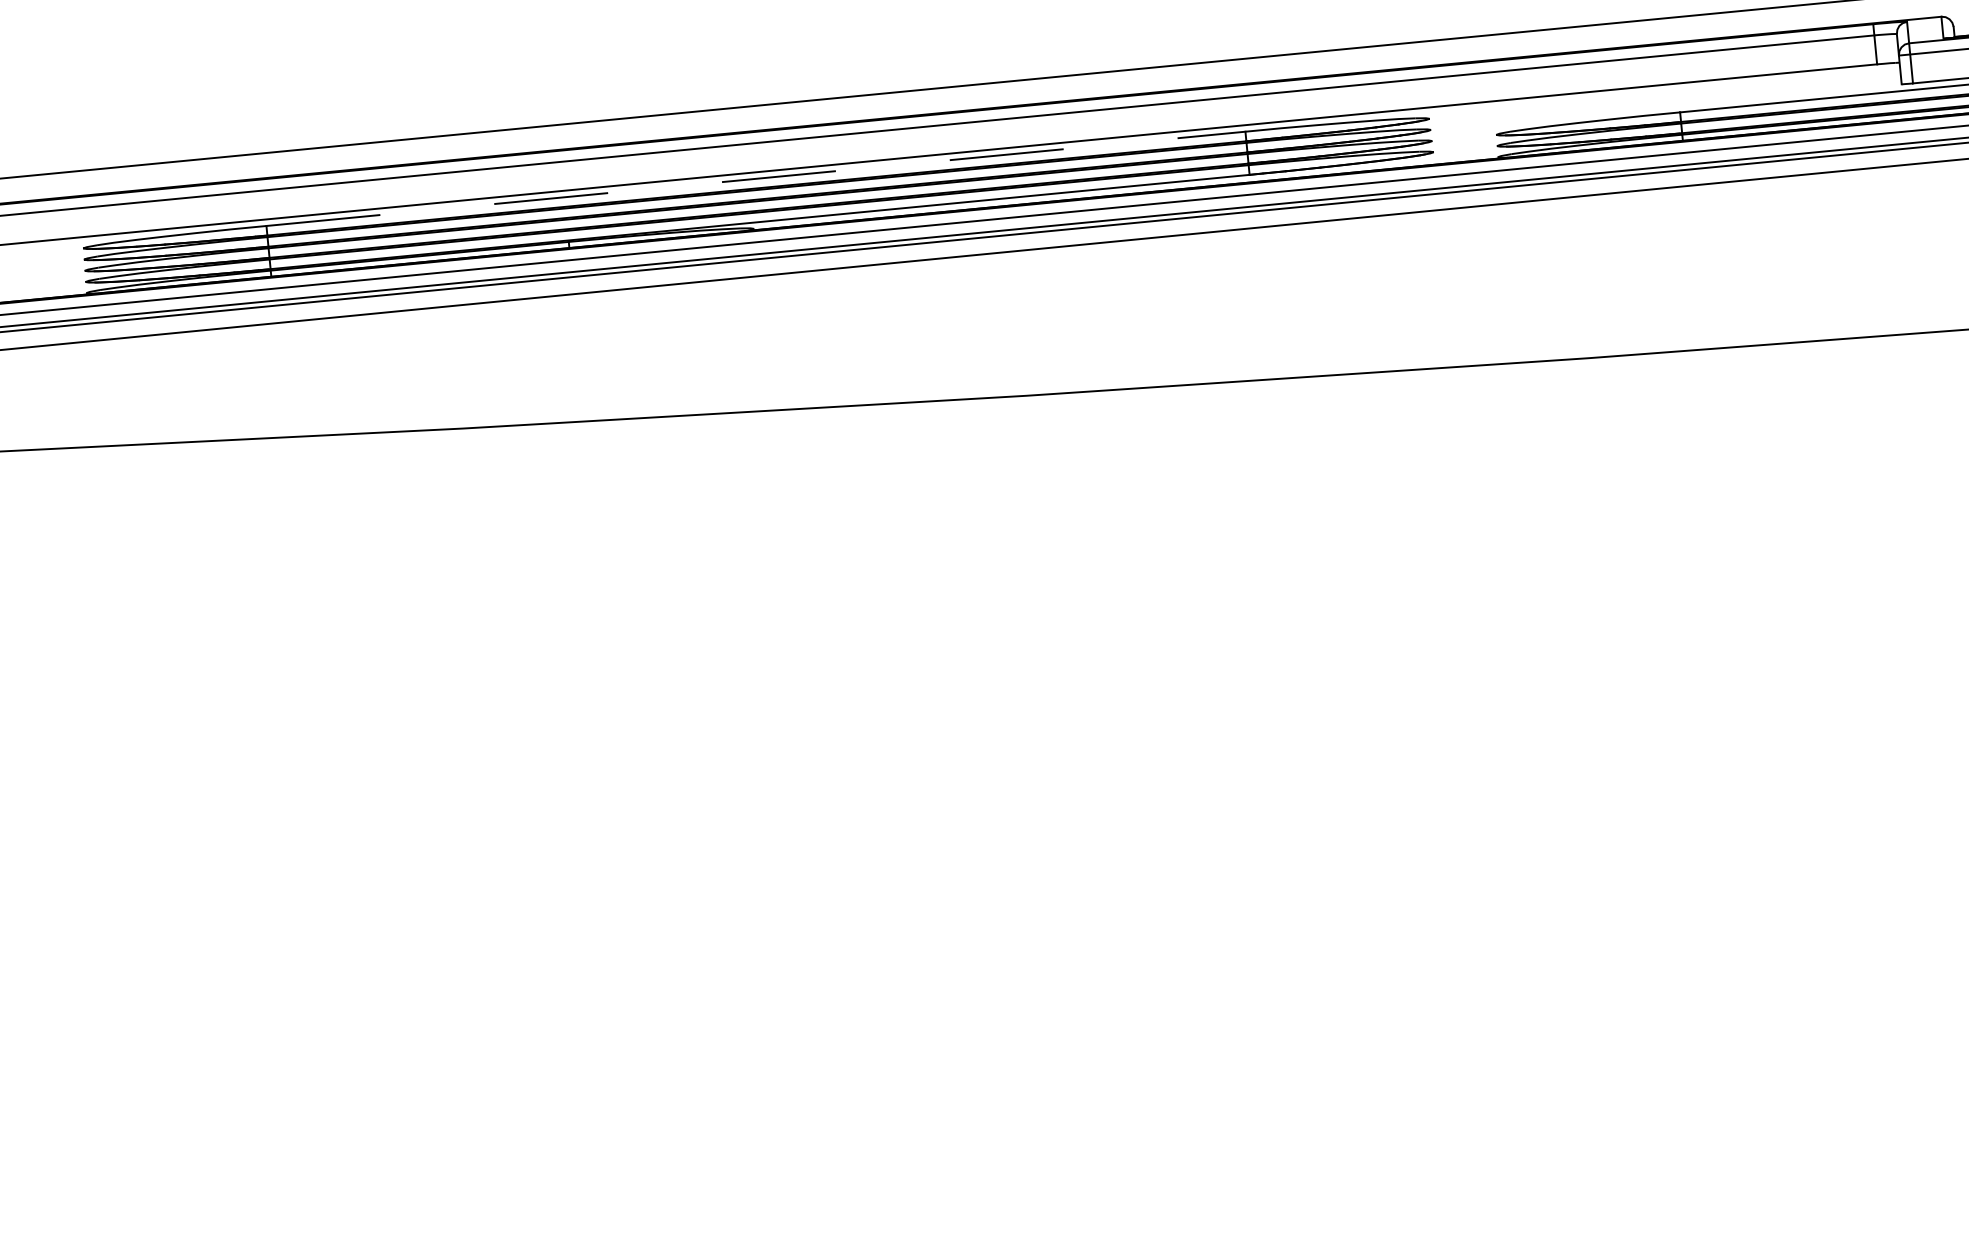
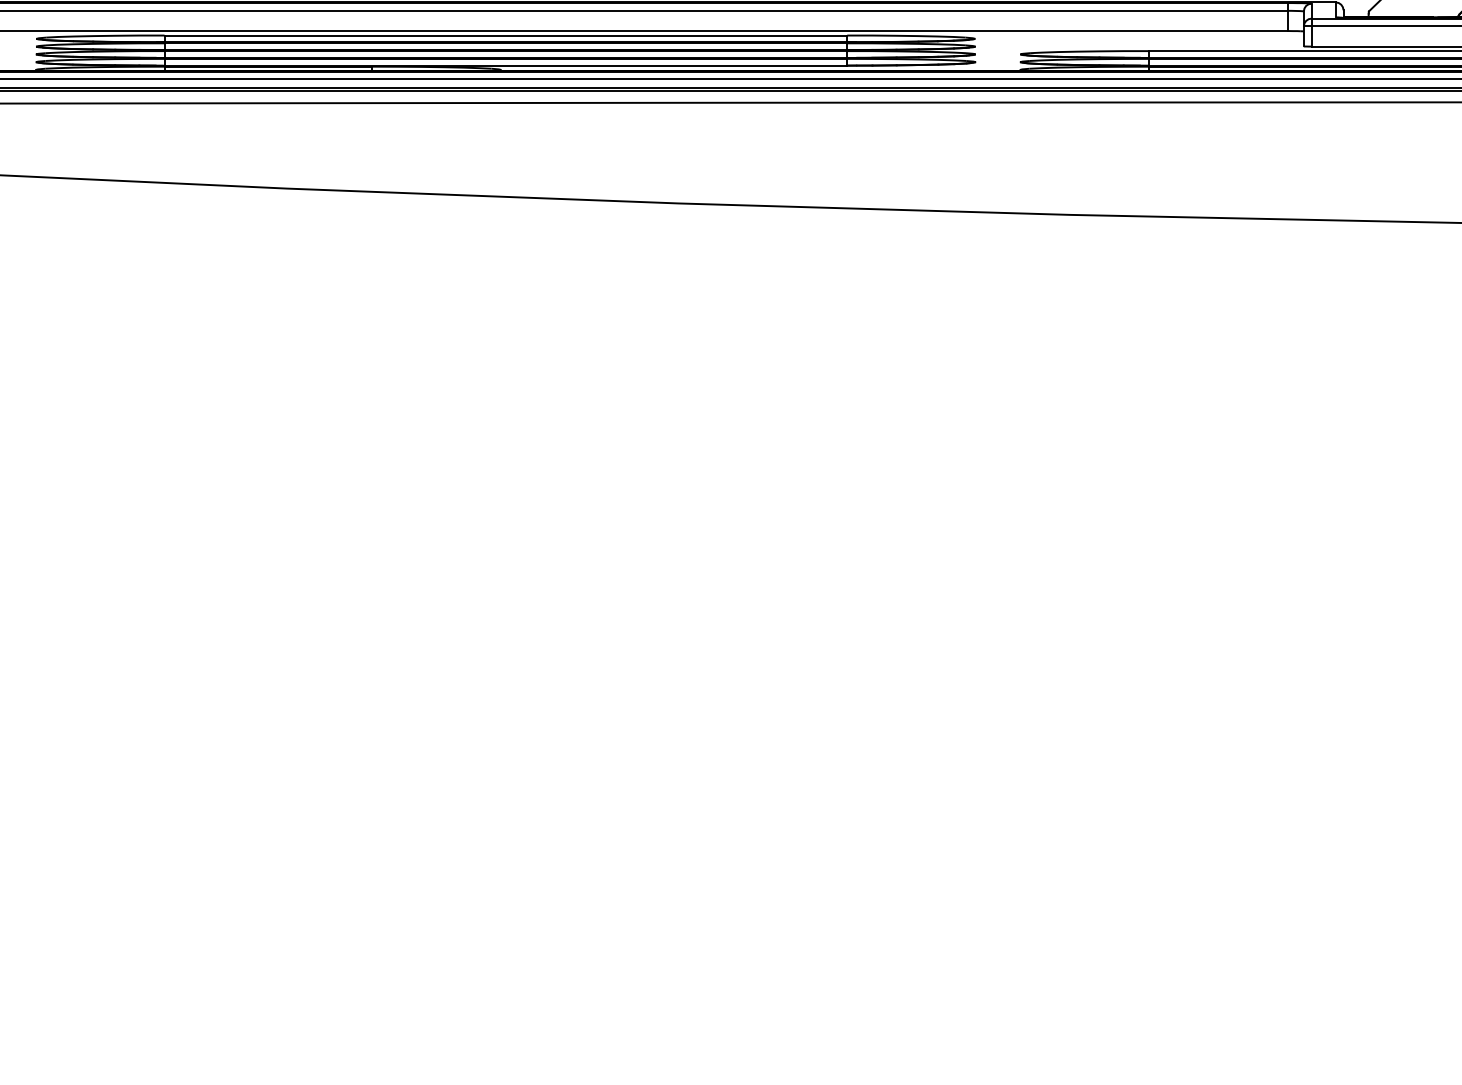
line: (756, 178) -> (506, 35), dashed -> solid

